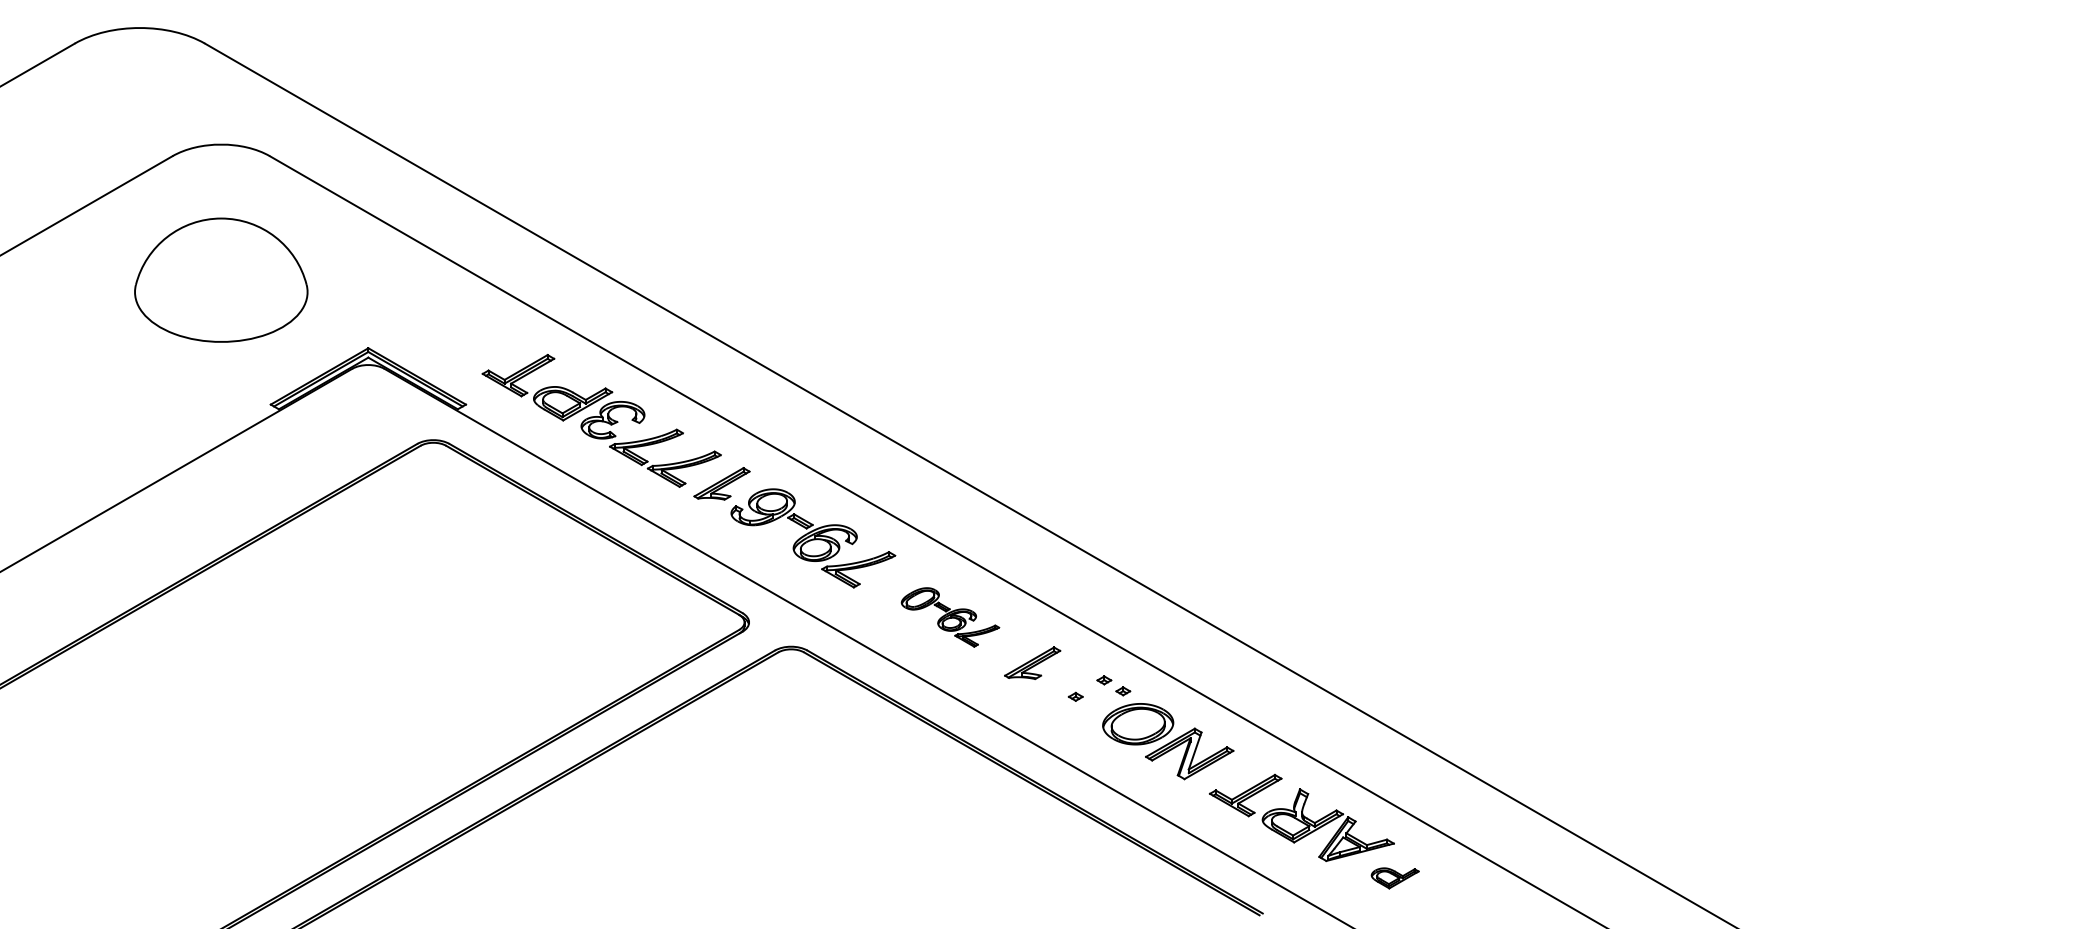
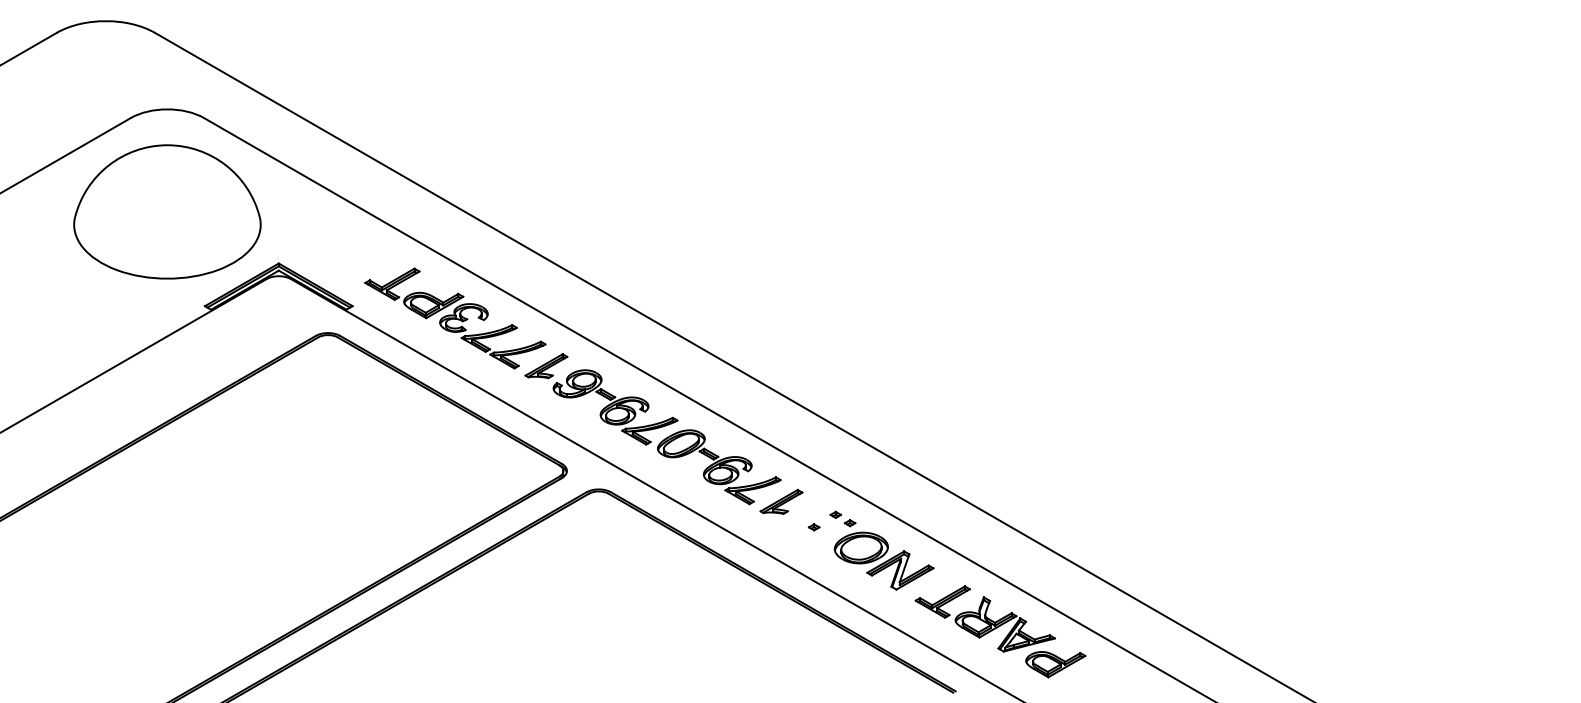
part: (221, 280) -> (167, 212), size x1.43
part: (950, 617) -> (719, 467), size x1.67
part: (1395, 878) -> (1056, 664), size x1.67

